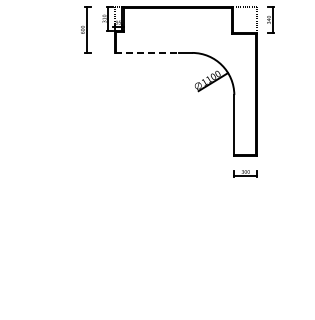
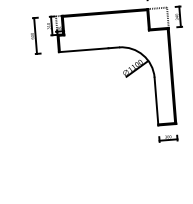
line: (146, 52) -> (83, 49), dashed -> solid

